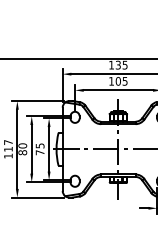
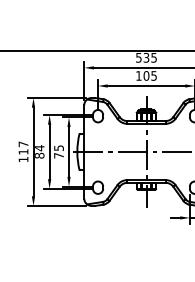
text: (111, 64) -> (138, 57), 135 -> 535
text: (22, 146) -> (39, 148), 80 -> 84

